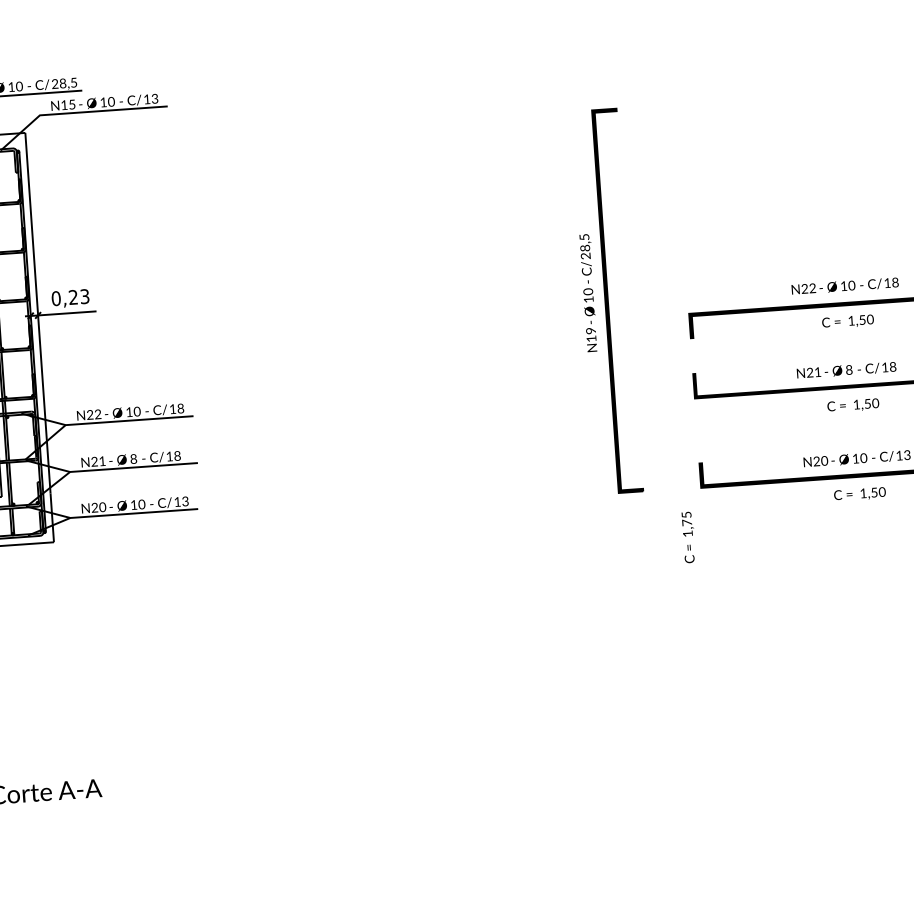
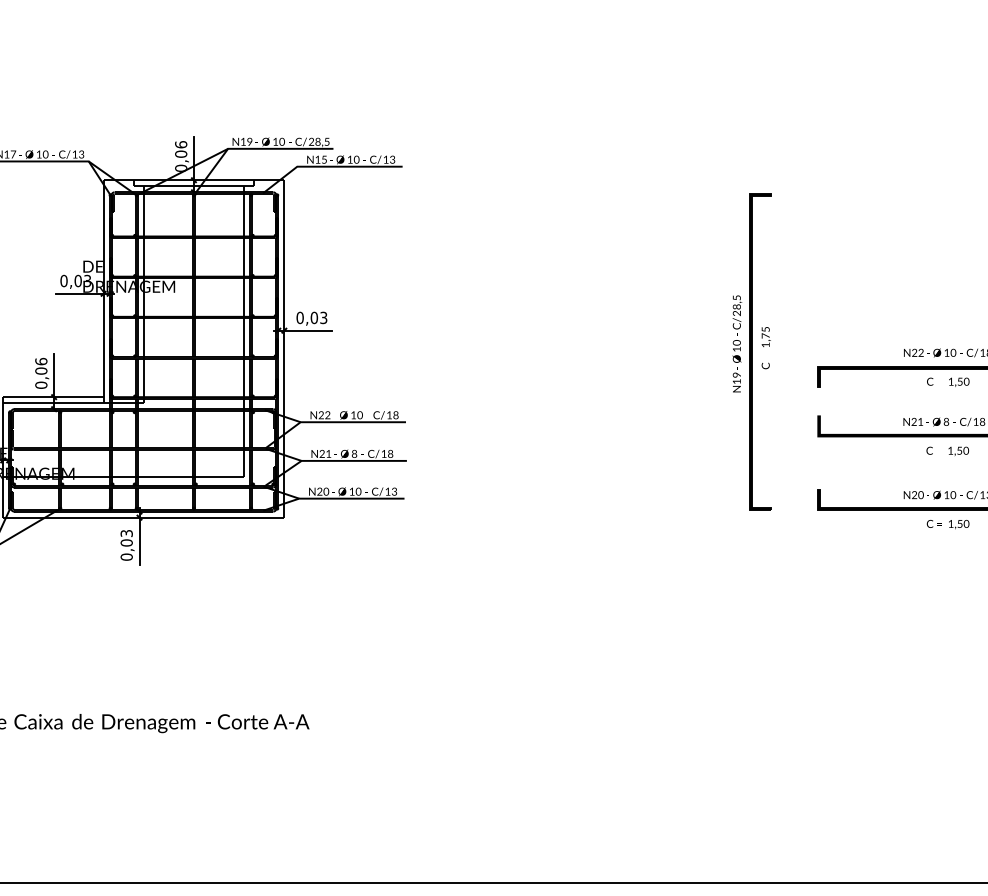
text: (73, 296) -> (314, 317), 0,23 -> 0,03
text: (687, 538) -> (765, 348), moved

